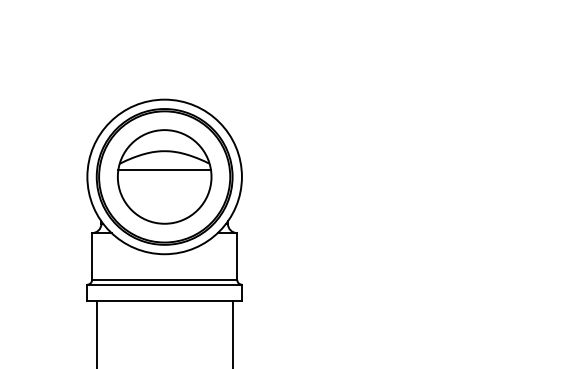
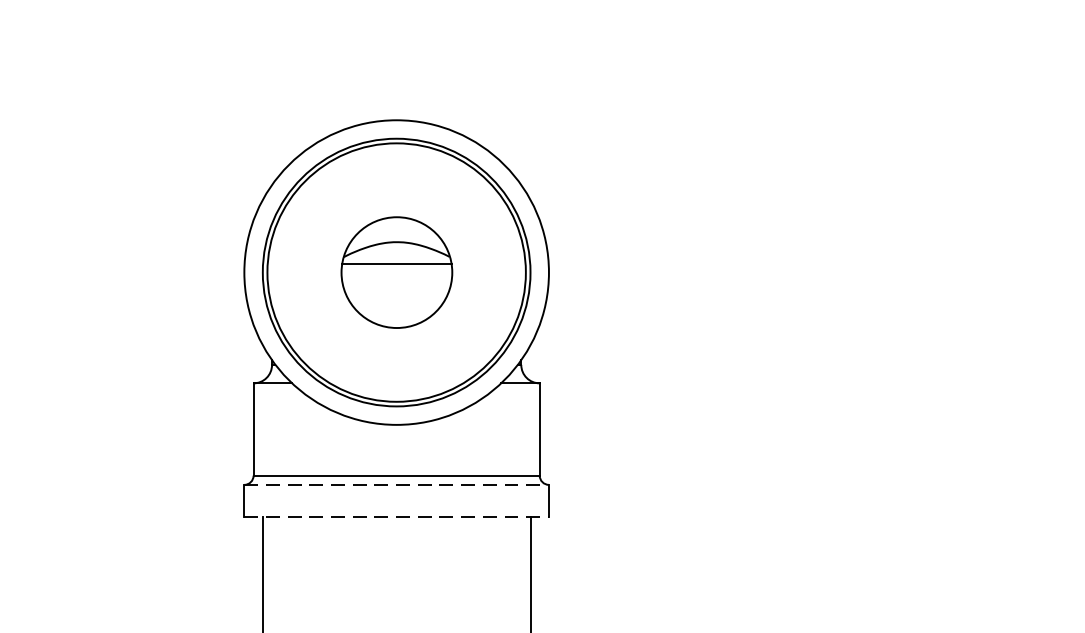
part: (164, 176) -> (396, 271), size x0.6
line: (165, 284) -> (398, 484), solid -> dashed
line: (165, 301) -> (398, 518), solid -> dashed

